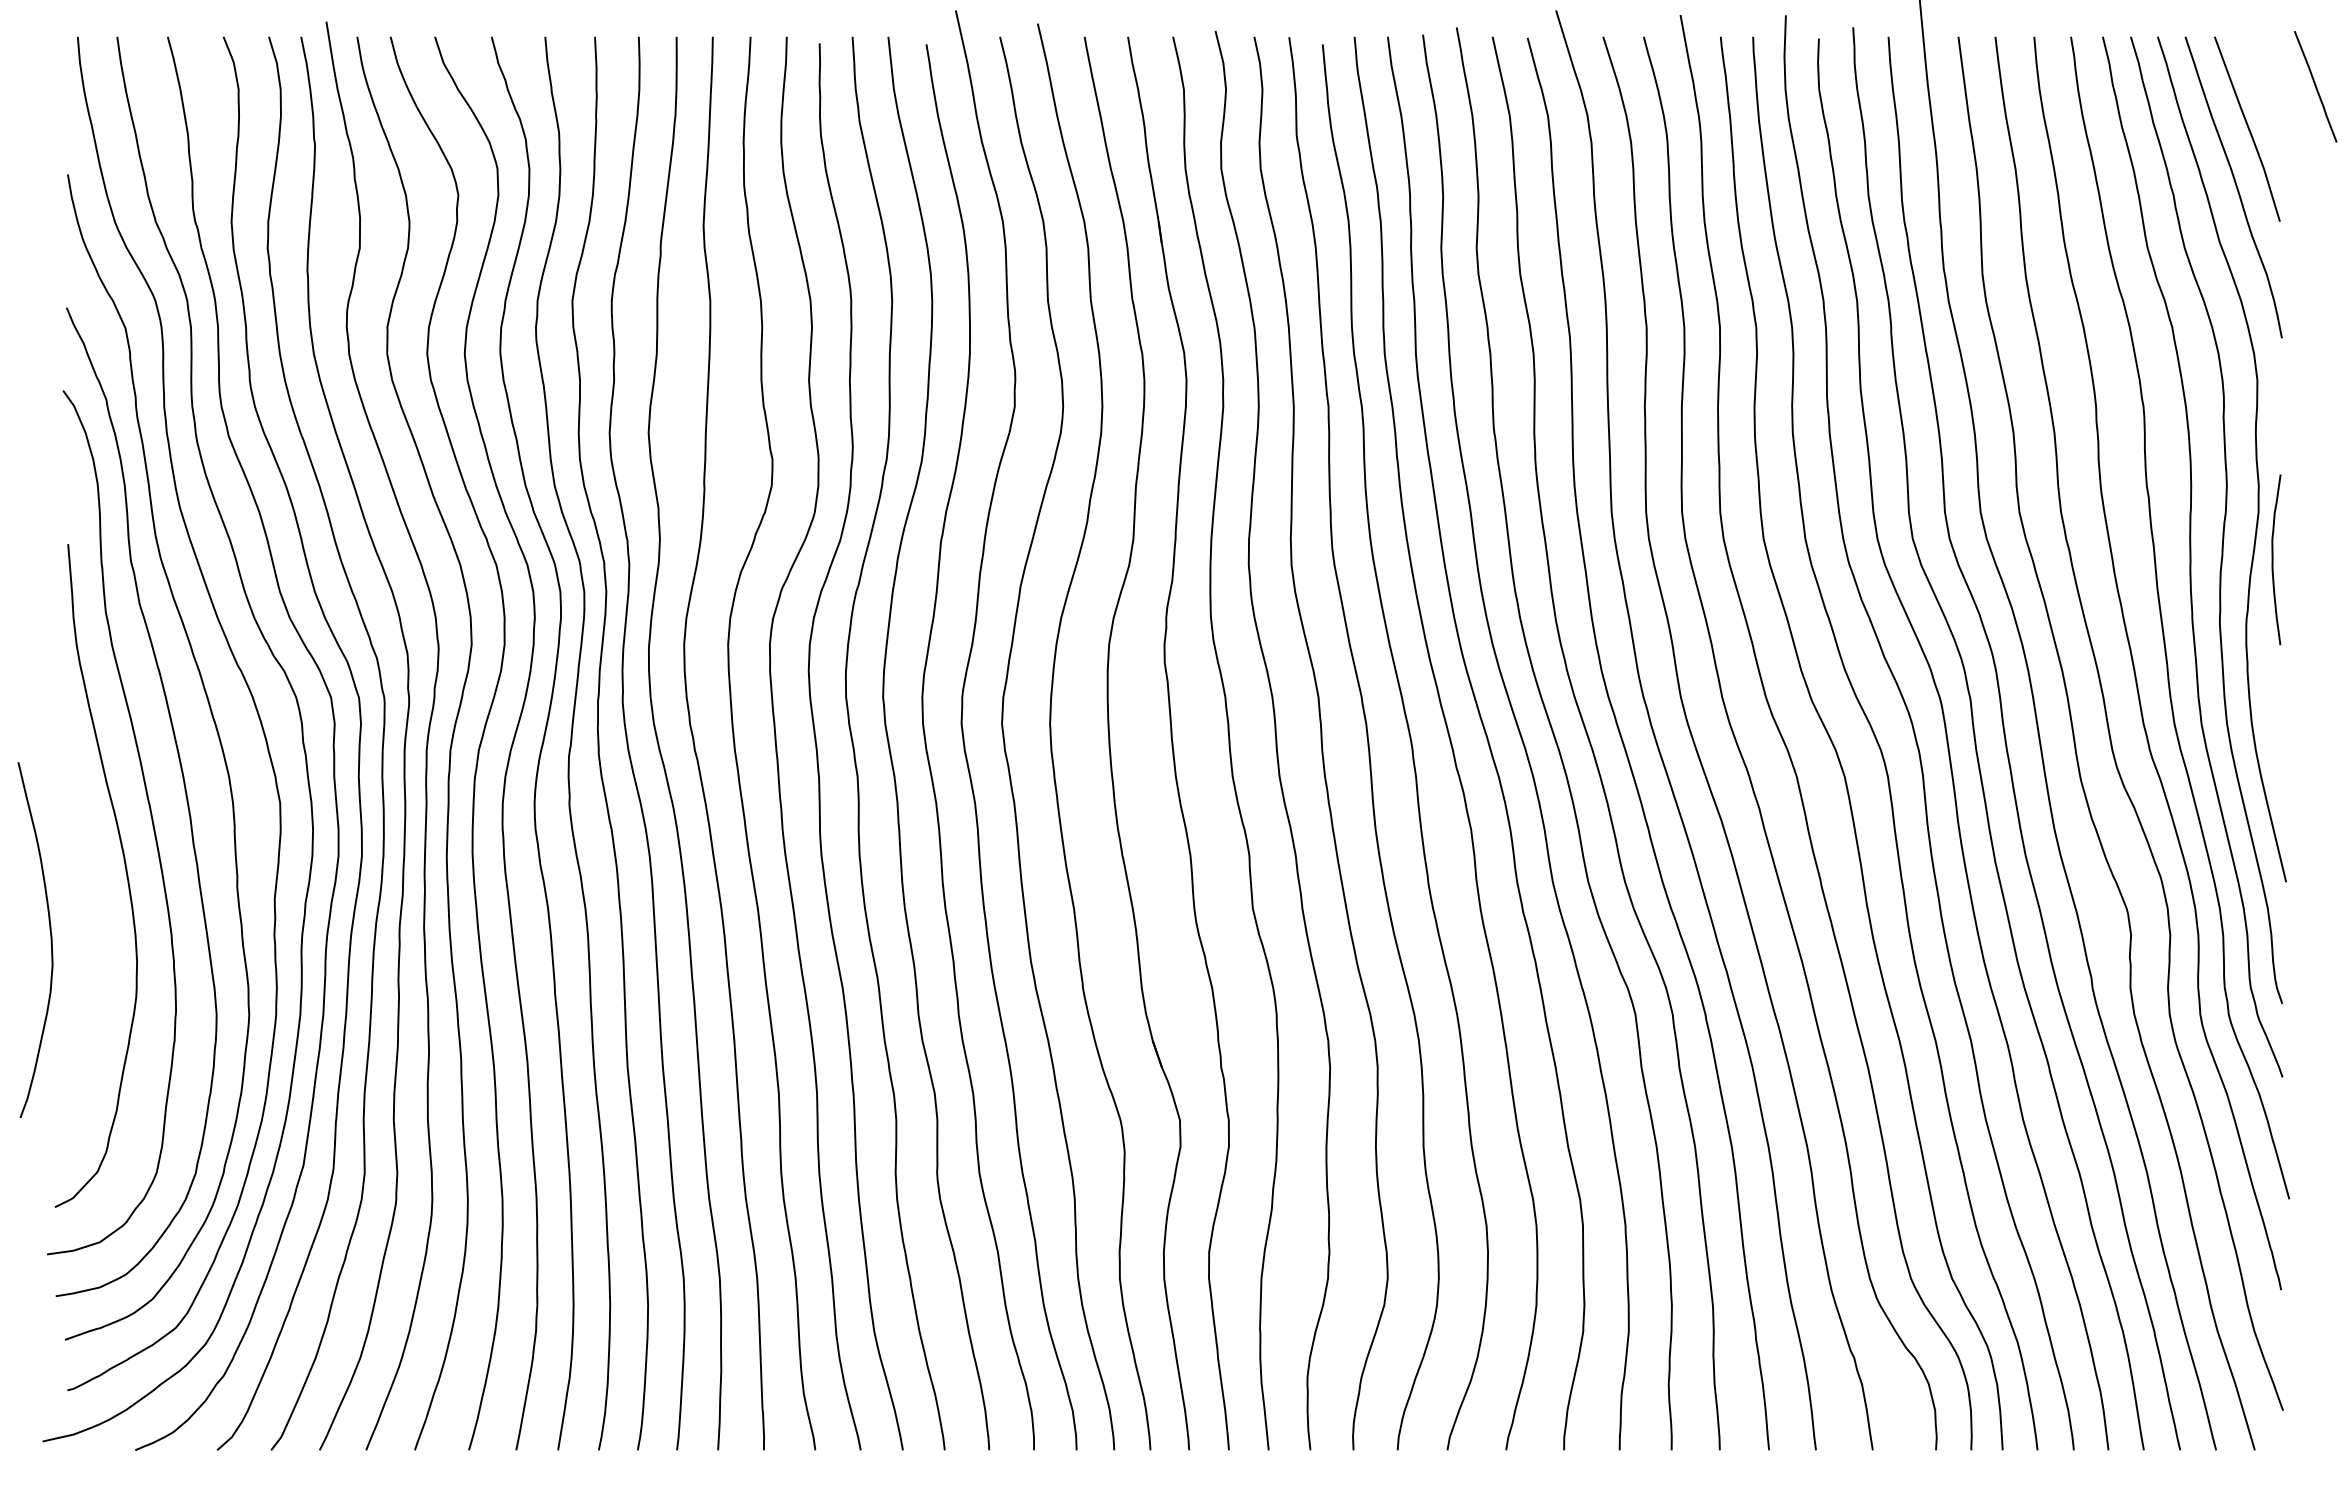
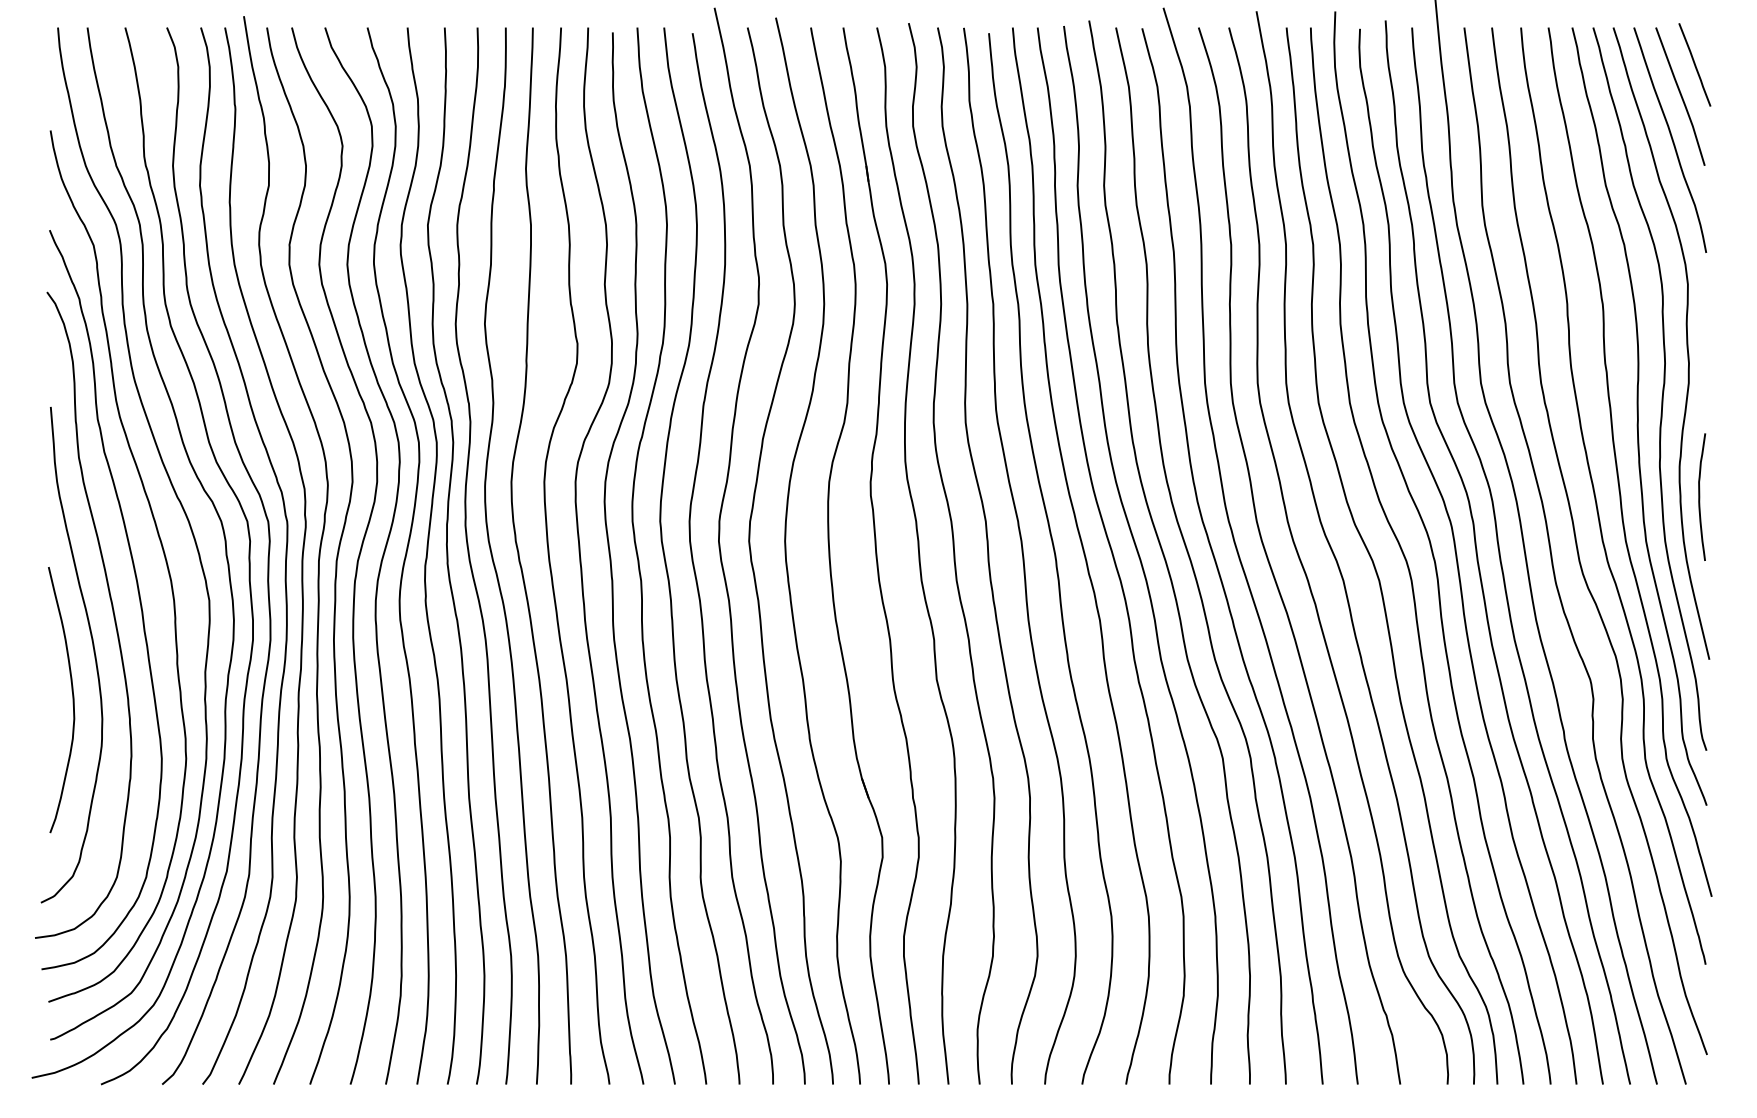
line: (2315, 86) -> (1694, 64), moved
curve: (2273, 559) -> (1699, 496), moved
curve: (50, 939) -> (72, 699), moved

